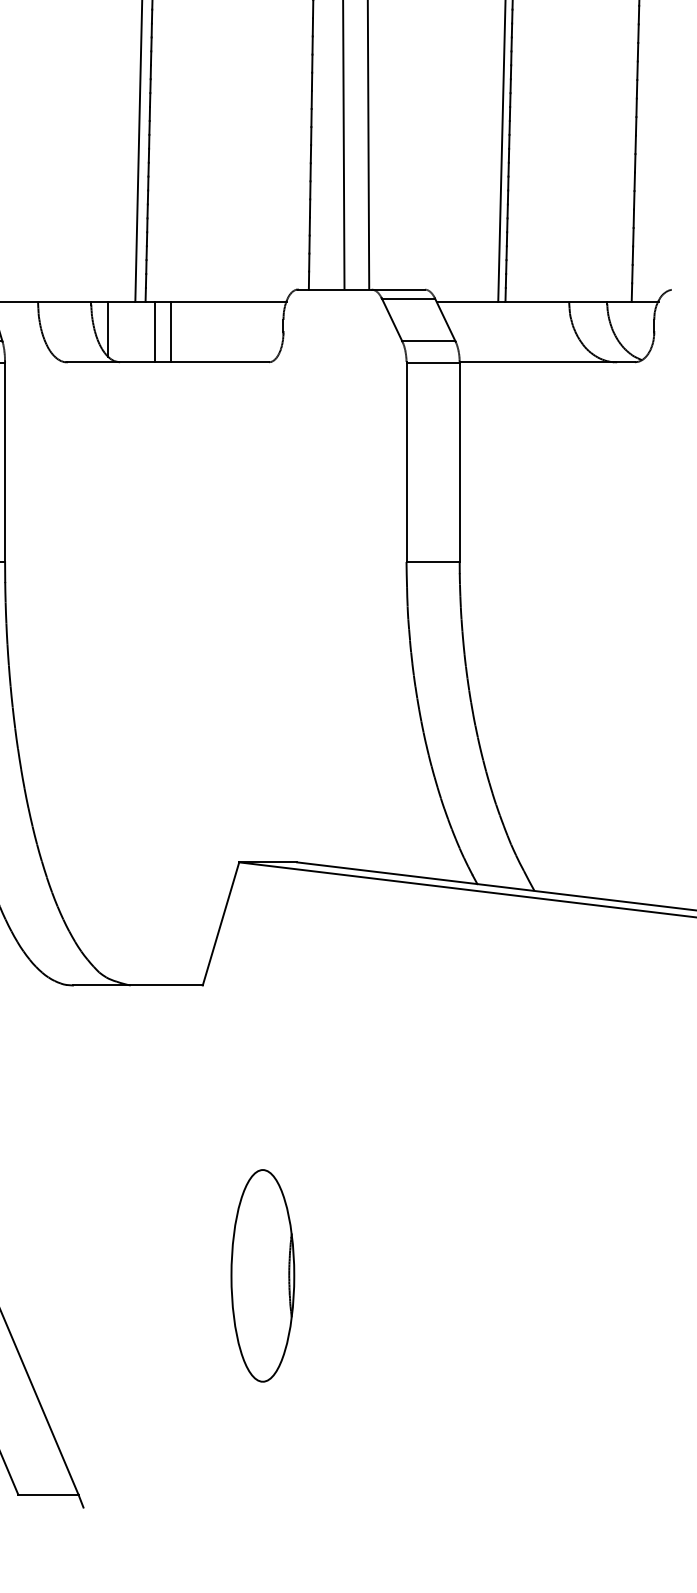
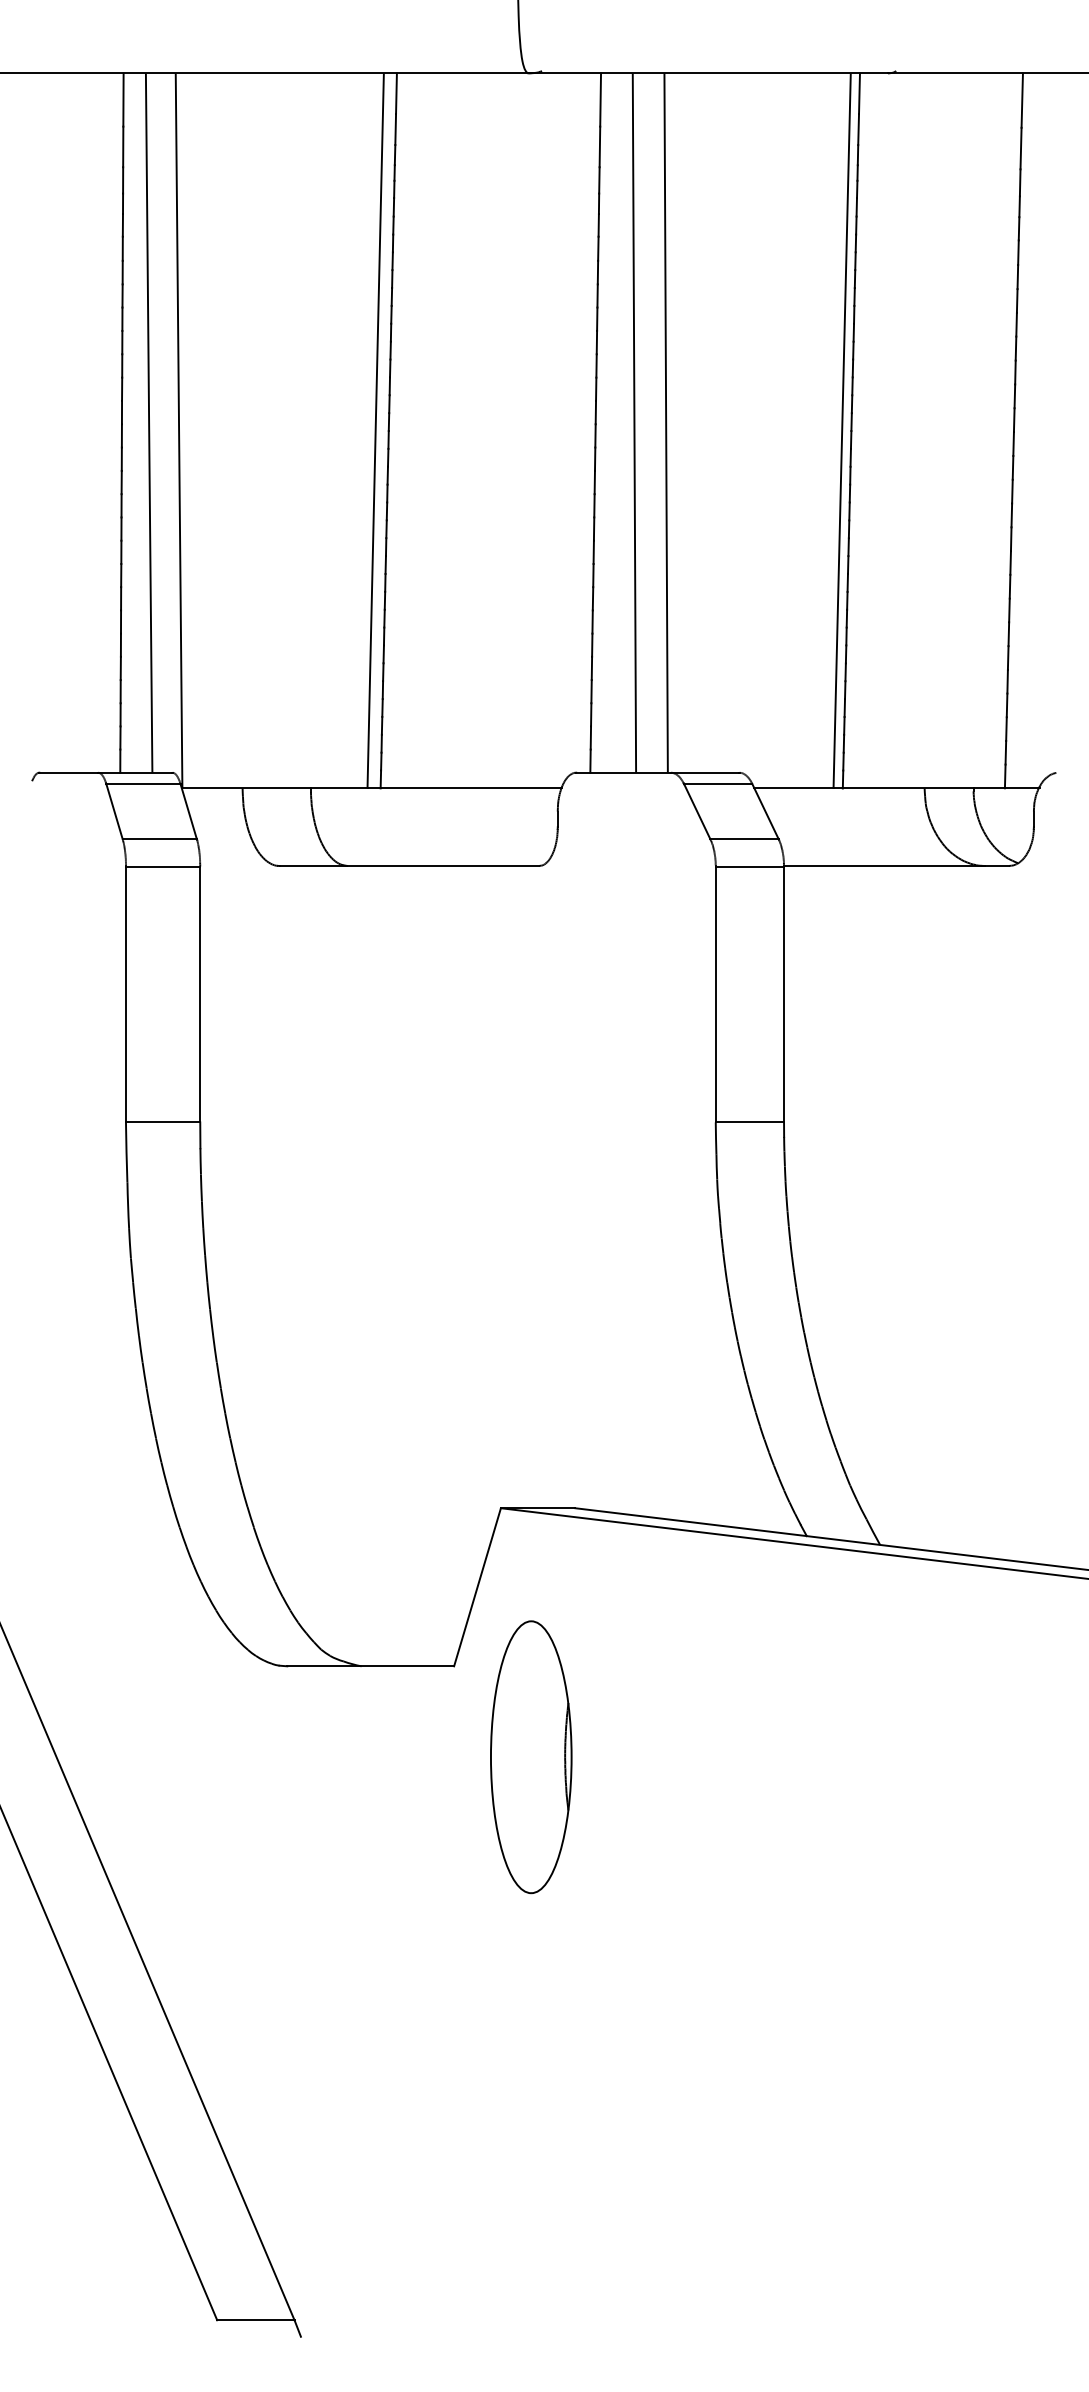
line: (108, 329) -> (332, 823), removed
line: (154, 331) -> (392, 826), removed
line: (170, 331) -> (412, 826), removed
part: (263, 1276) -> (531, 1757), moved

